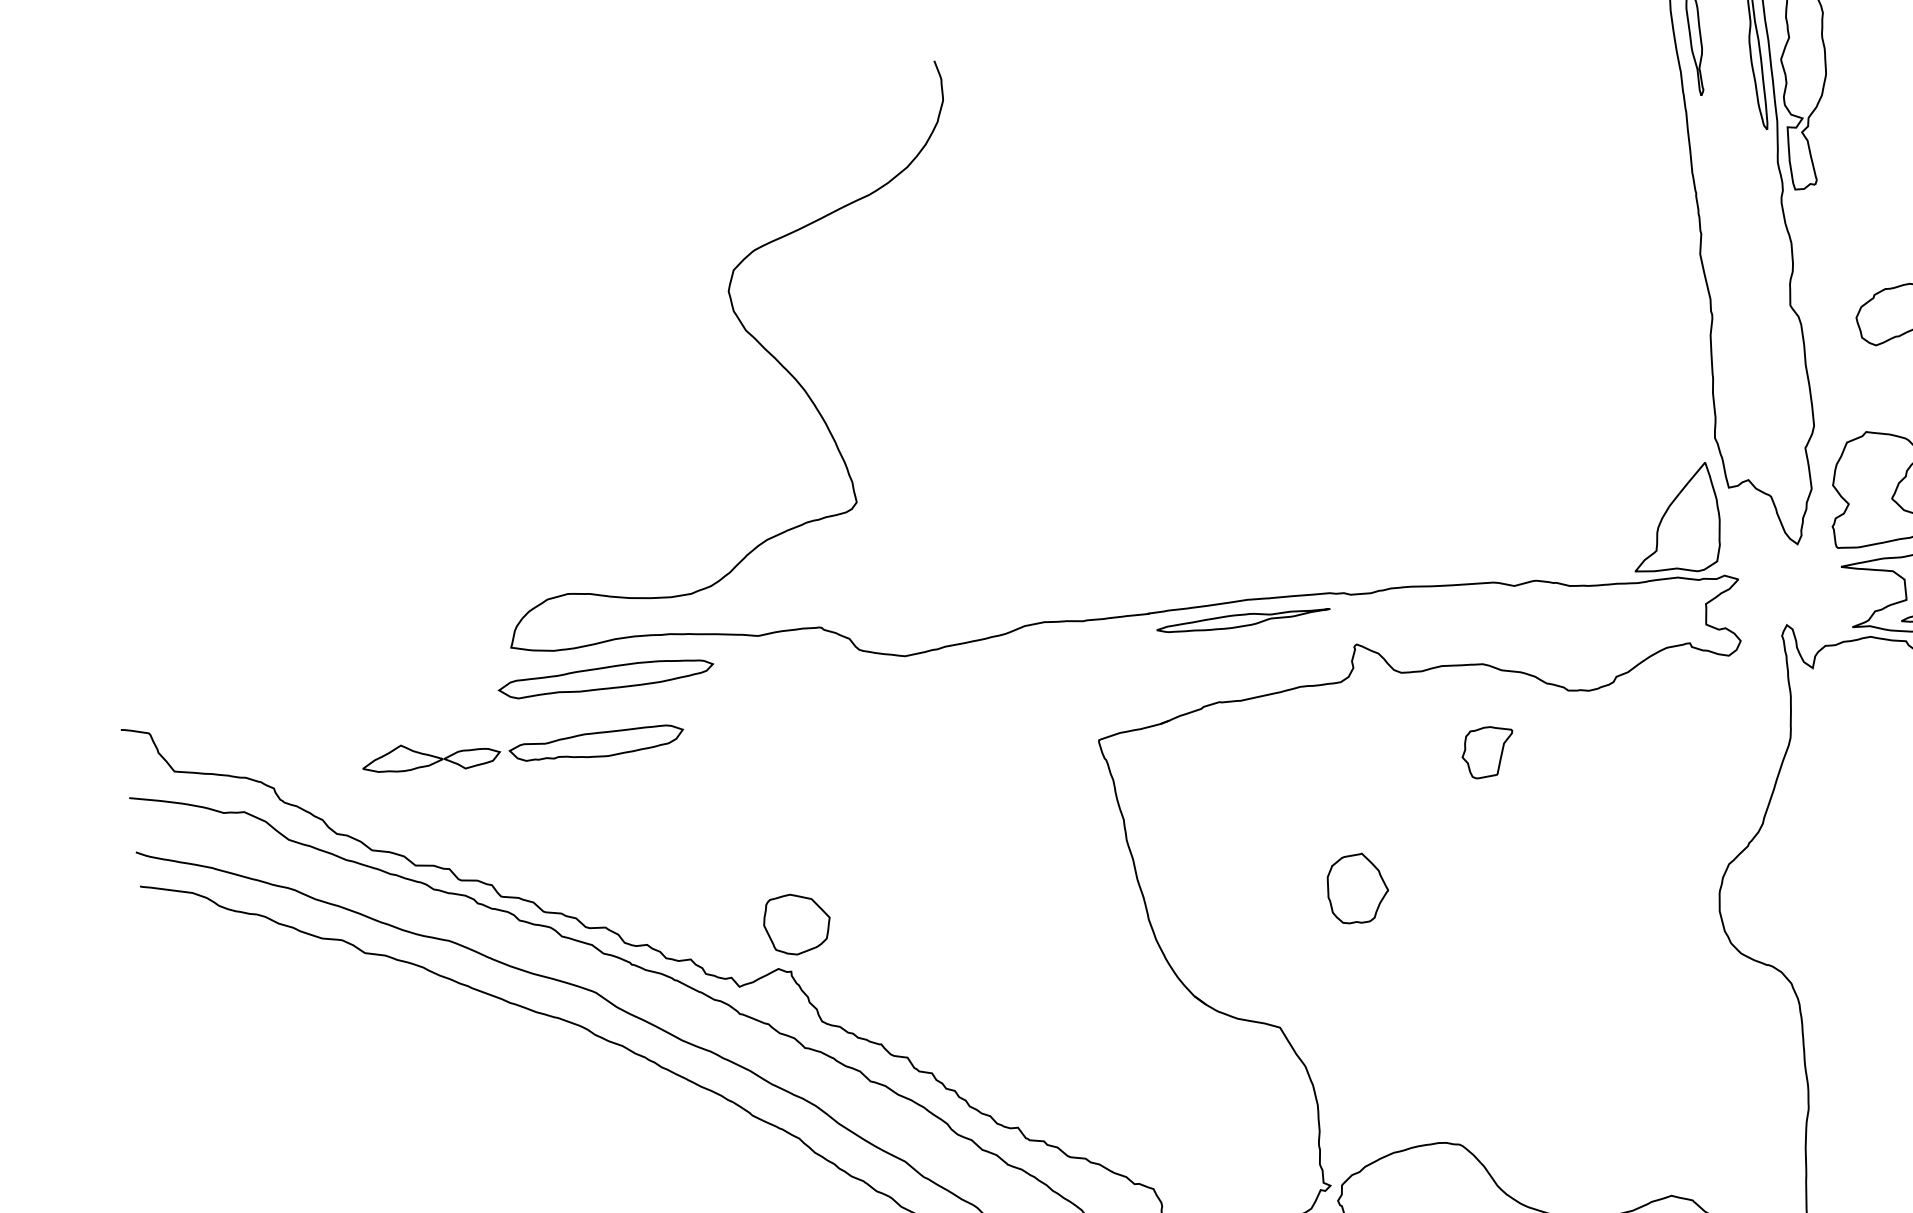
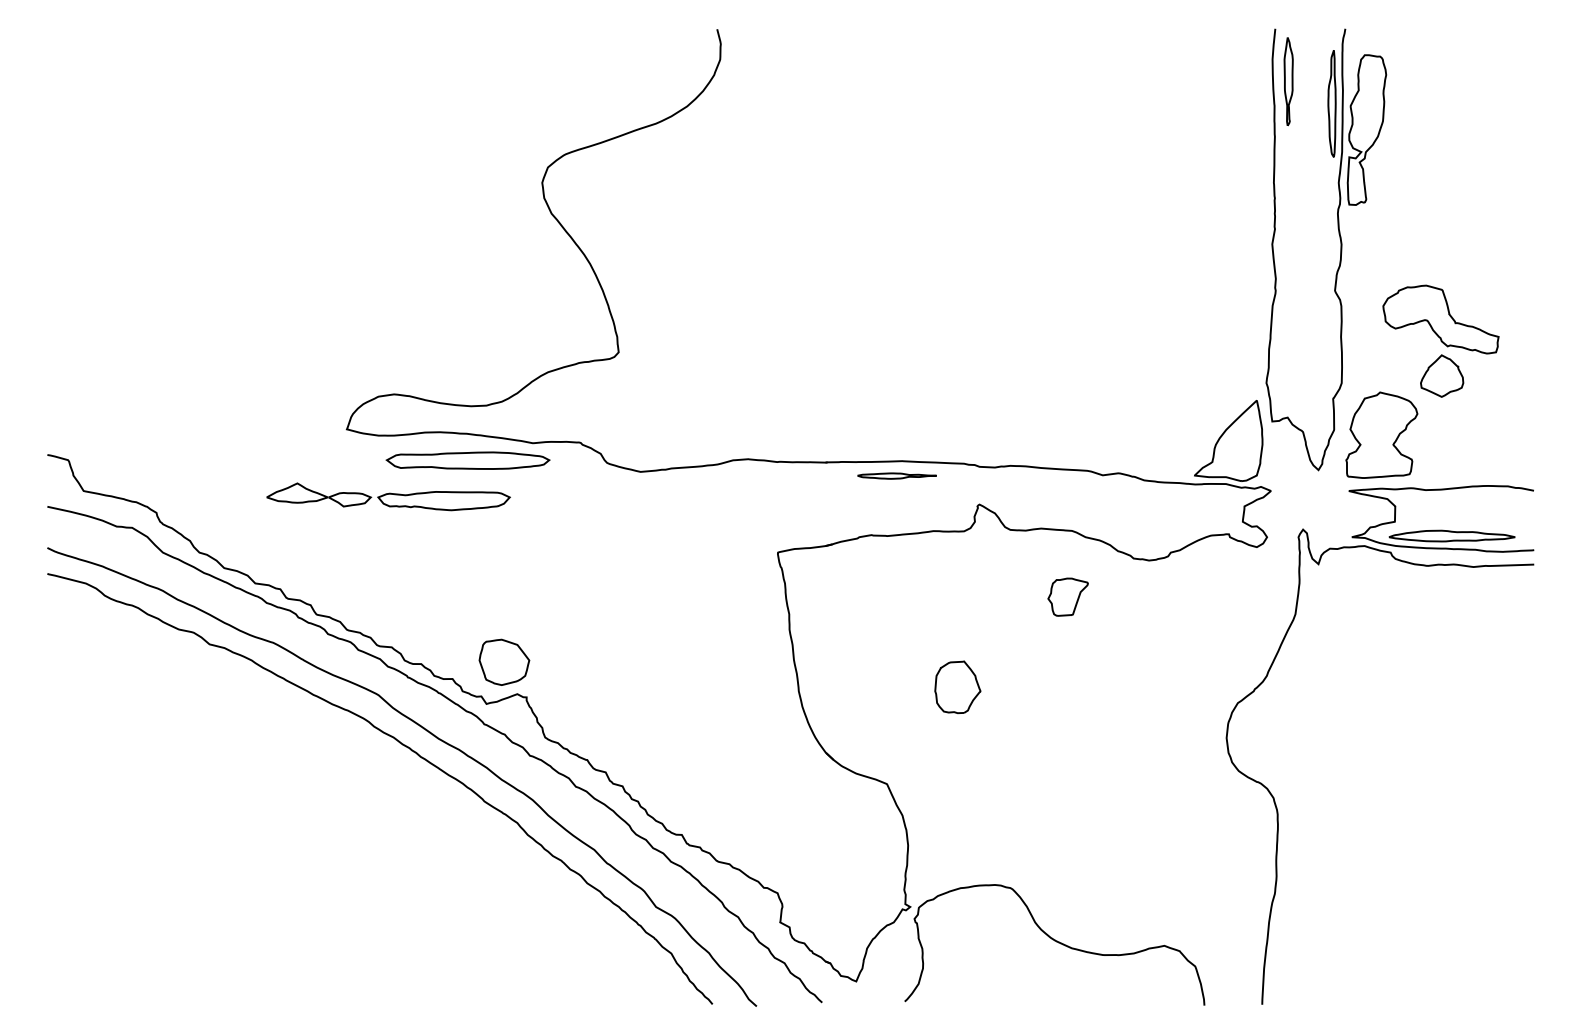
part: (1242, 619) -> (896, 475), size x0.6
part: (605, 677) -> (467, 460), moved
part: (522, 748) -> (388, 496), moved
part: (797, 922) -> (504, 661), moved

